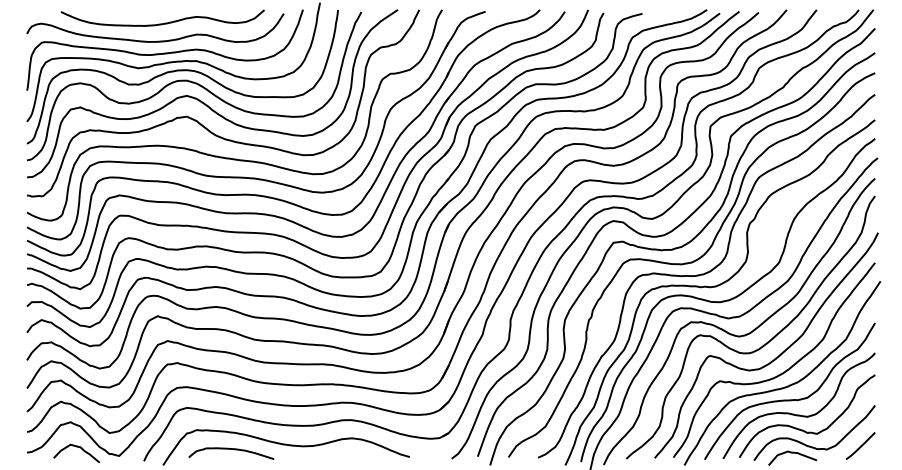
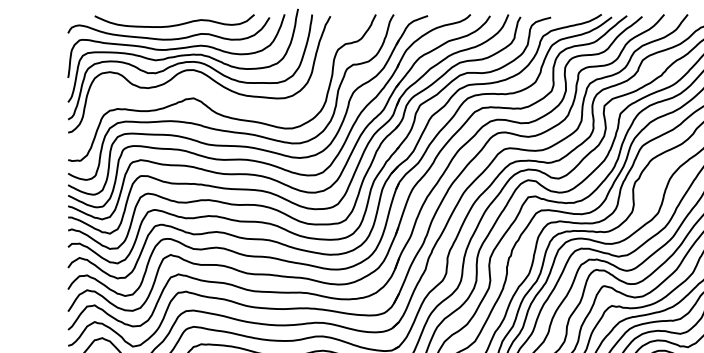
curve: (204, 102) -> (207, 87), removed

